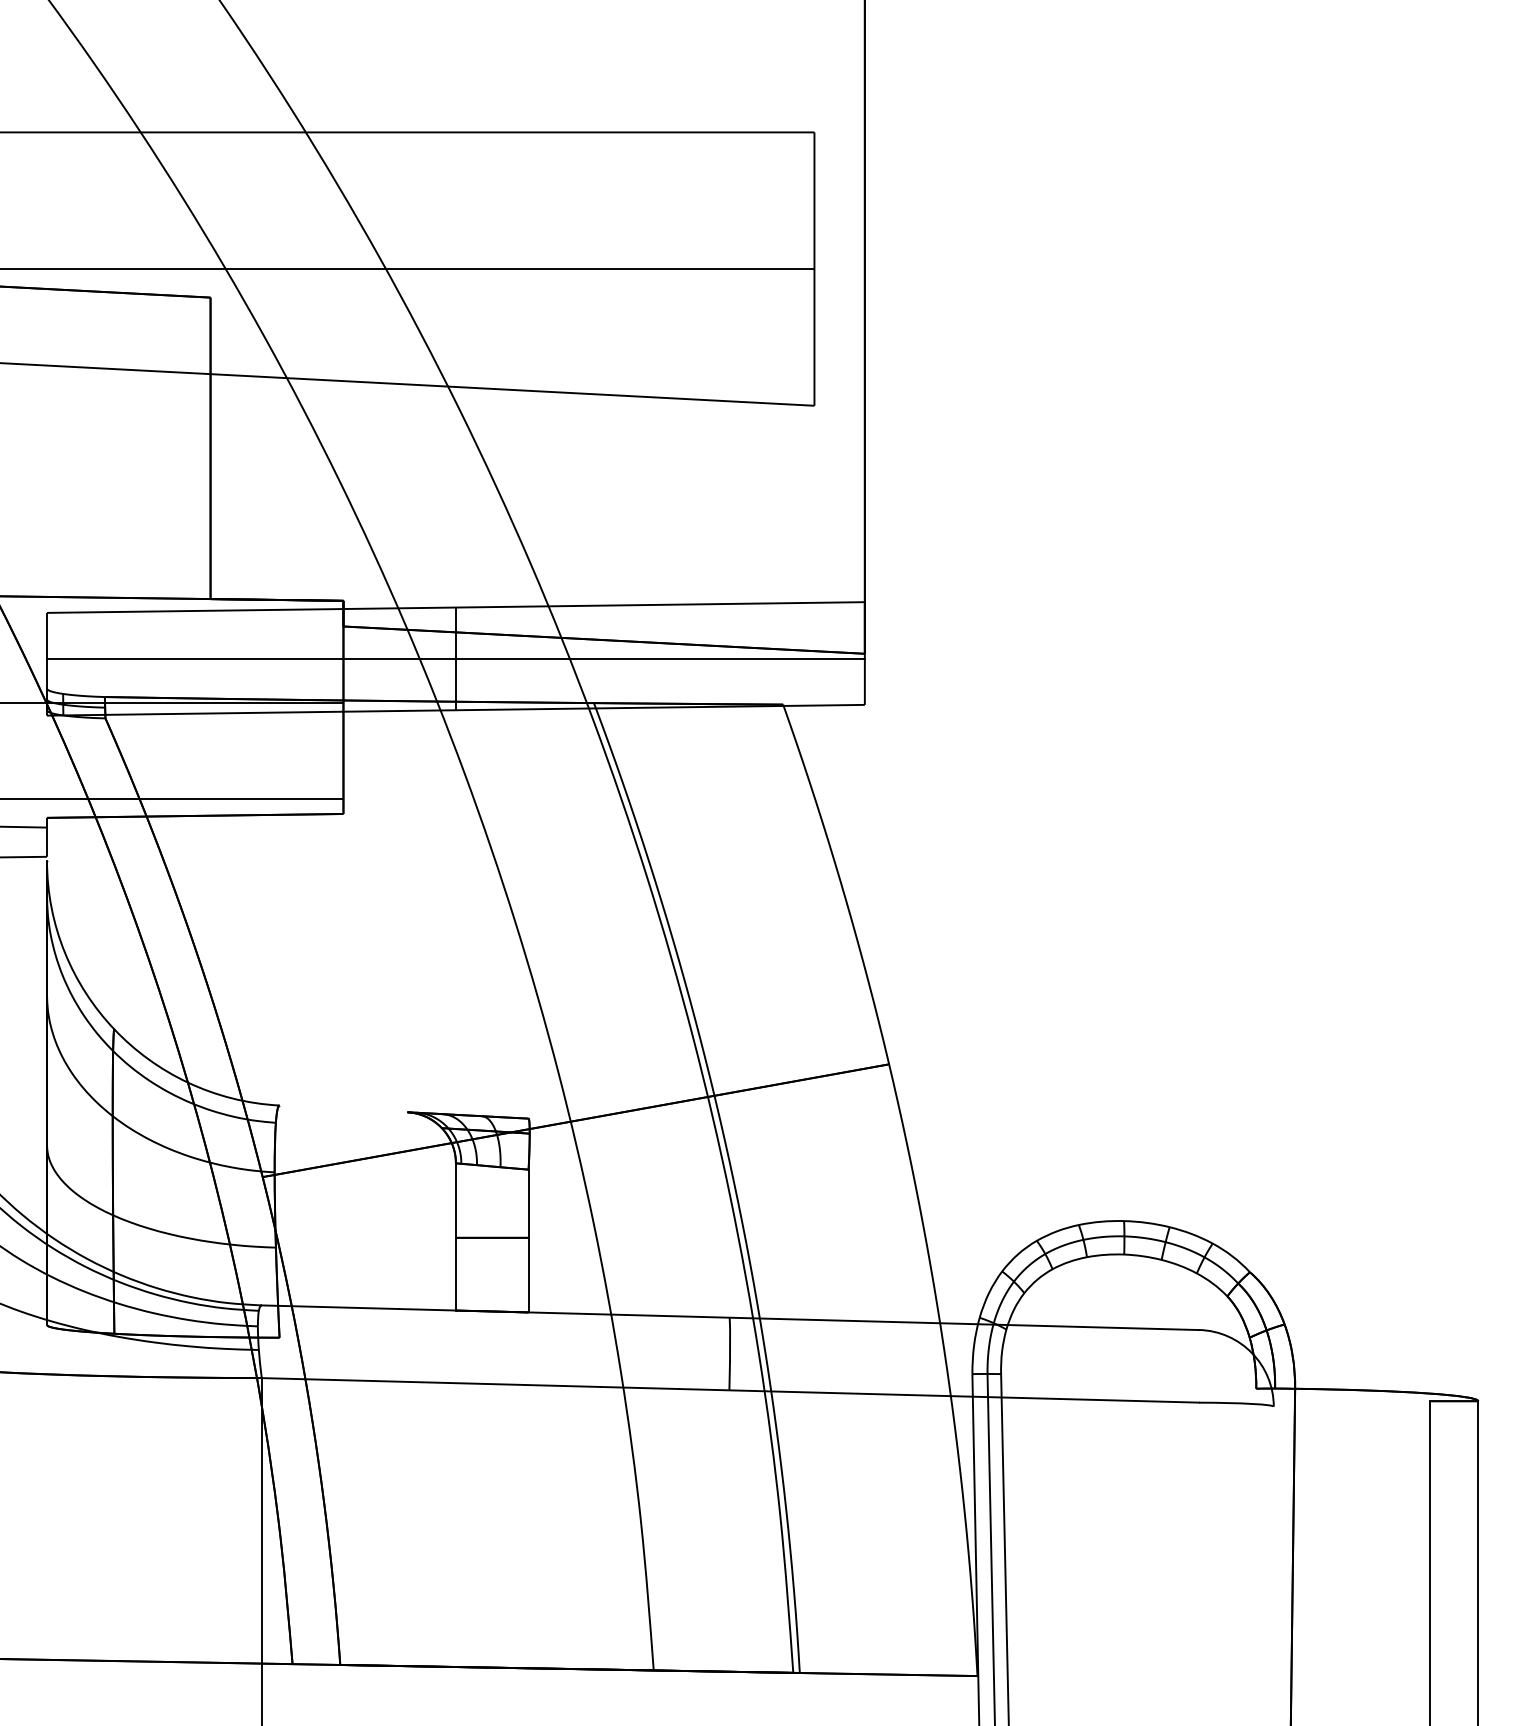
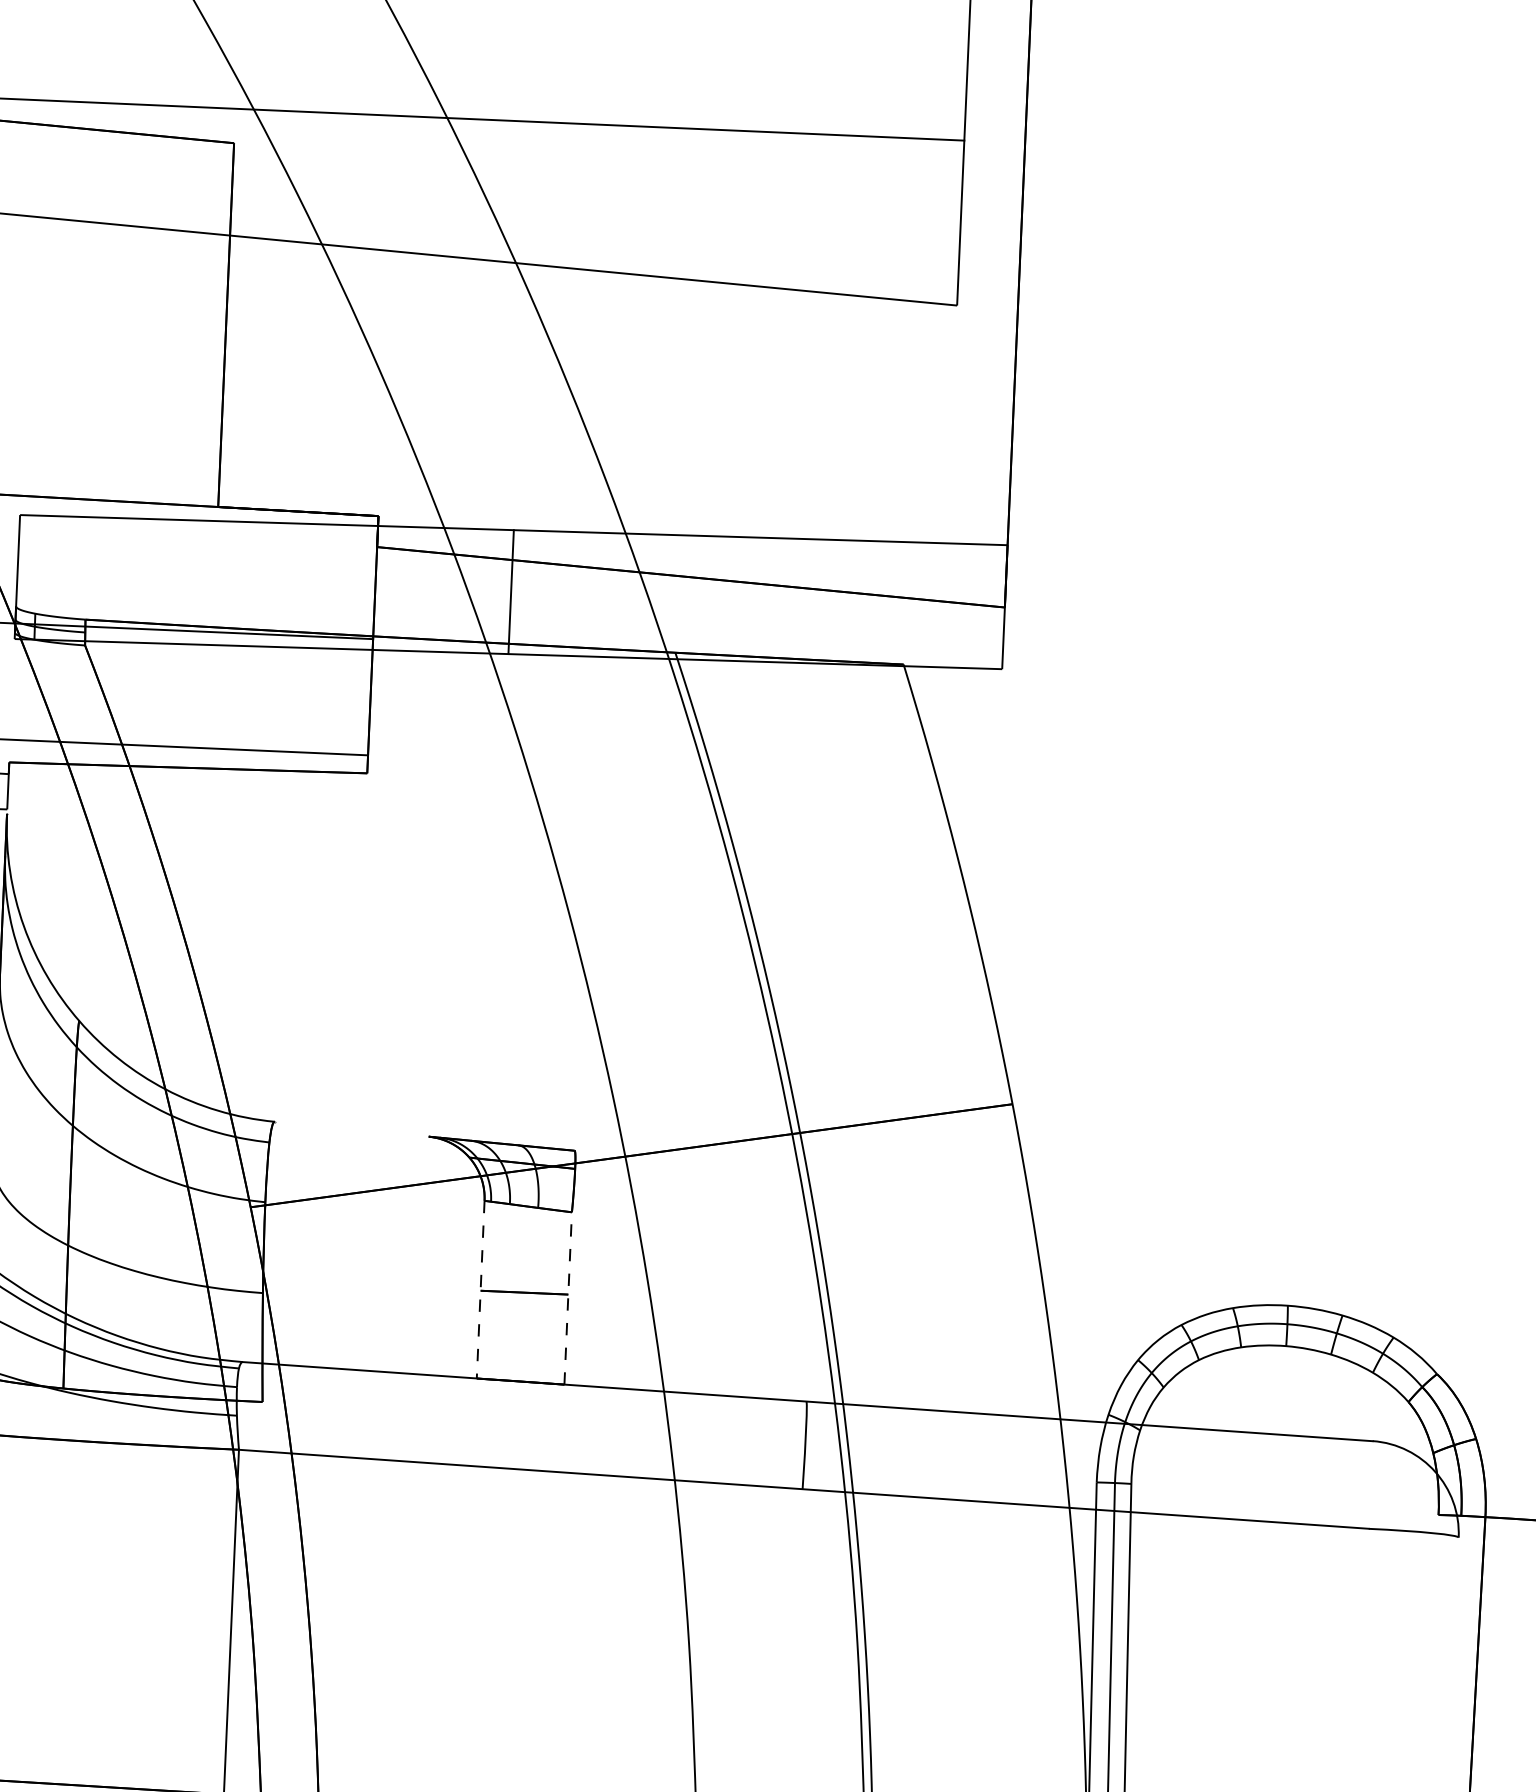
line: (455, 658) -> (510, 591), removed
line: (455, 1236) -> (480, 1289), solid -> dashed
line: (528, 1240) -> (568, 1297), solid -> dashed

